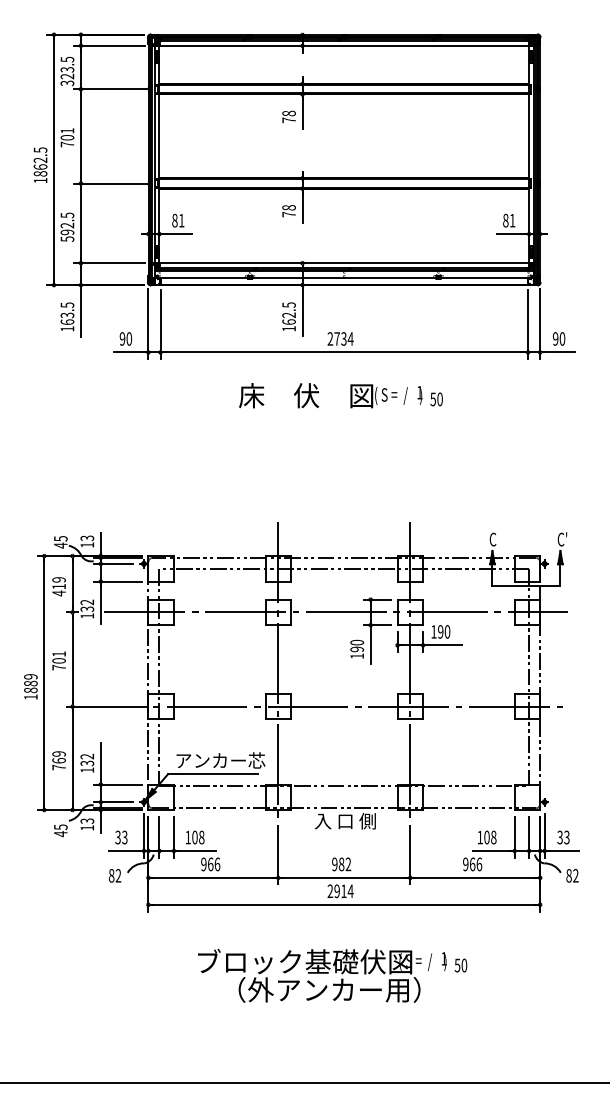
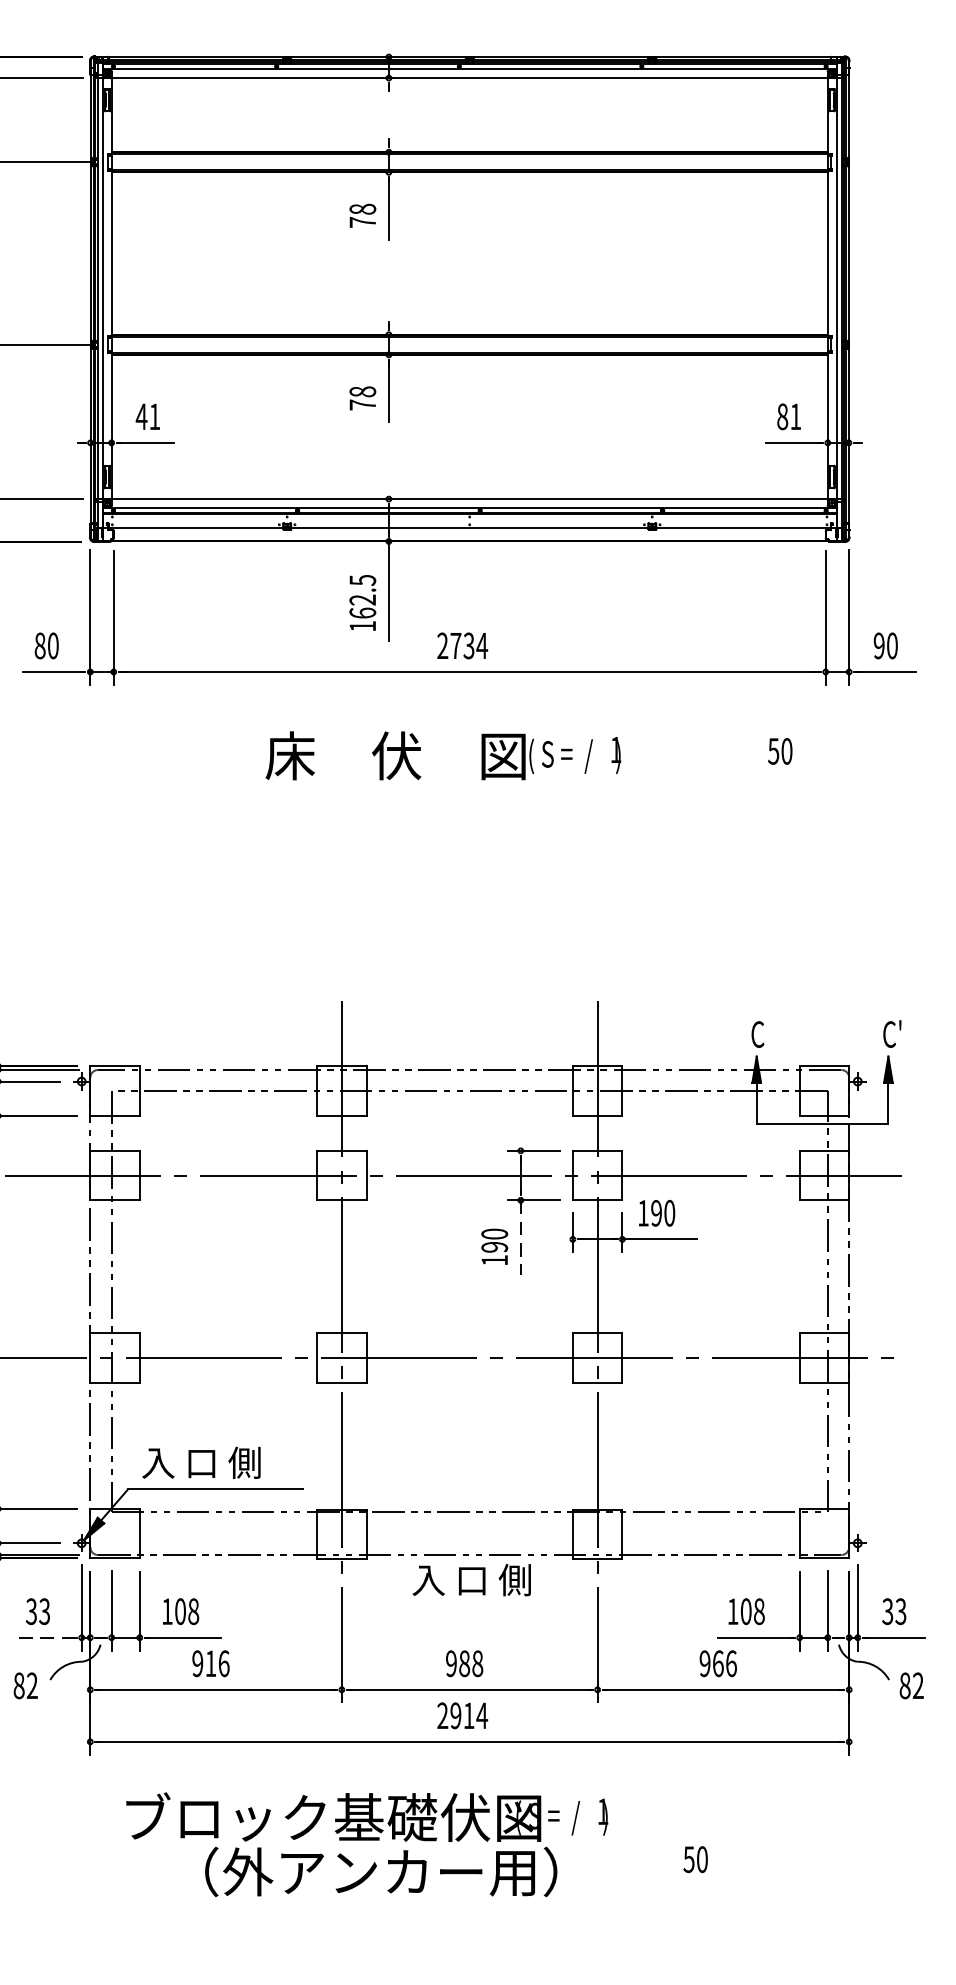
text: (174, 220) -> (140, 416), 81 -> 41
text: (122, 338) -> (40, 645), 90 -> 80
text: (436, 399) -> (780, 751), moved
line: (370, 644) -> (520, 1237), solid -> dashed
text: (220, 760) -> (229, 1462), アンカー芯 -> 入 口 側
line: (124, 851) -> (43, 1638), solid -> dashed
text: (210, 864) -> (210, 1663), 966 -> 916
text: (348, 864) -> (477, 1663), 982 -> 988
text: (322, 975) -> (367, 1844), moved

